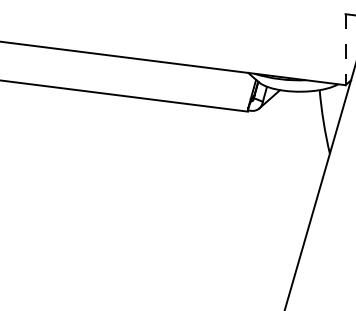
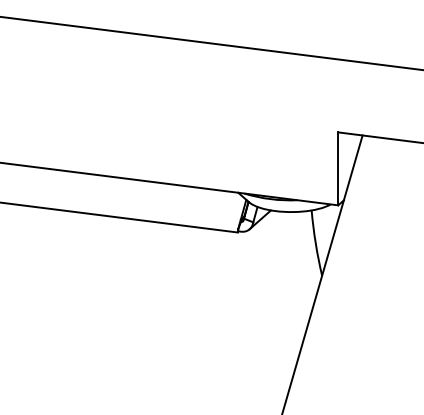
line: (345, 50) -> (338, 169), dashed -> solid

